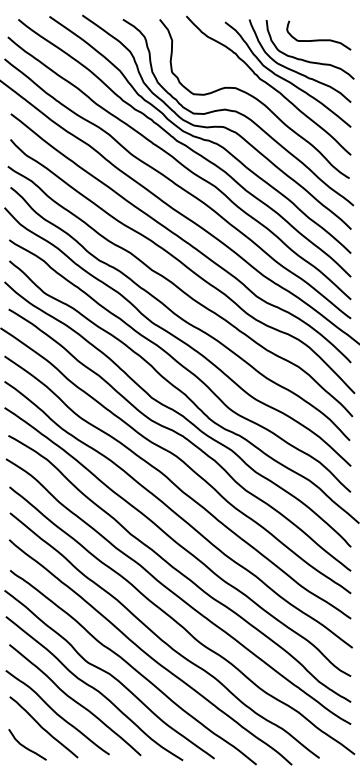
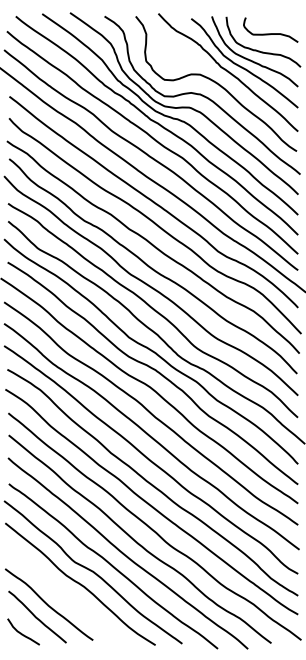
curve: (75, 700) -> (64, 594), removed

